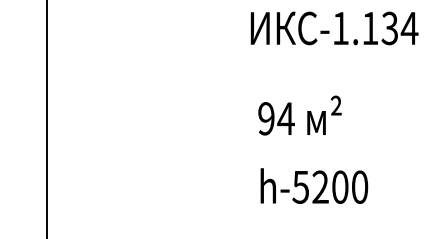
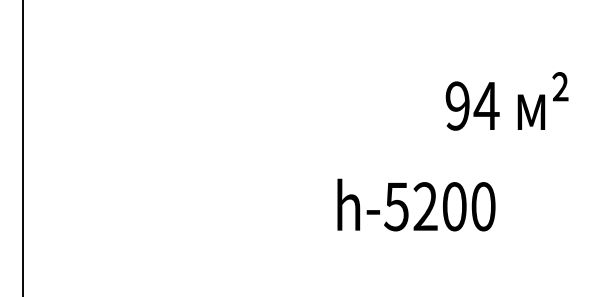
text: (299, 115) -> (506, 101), moved

